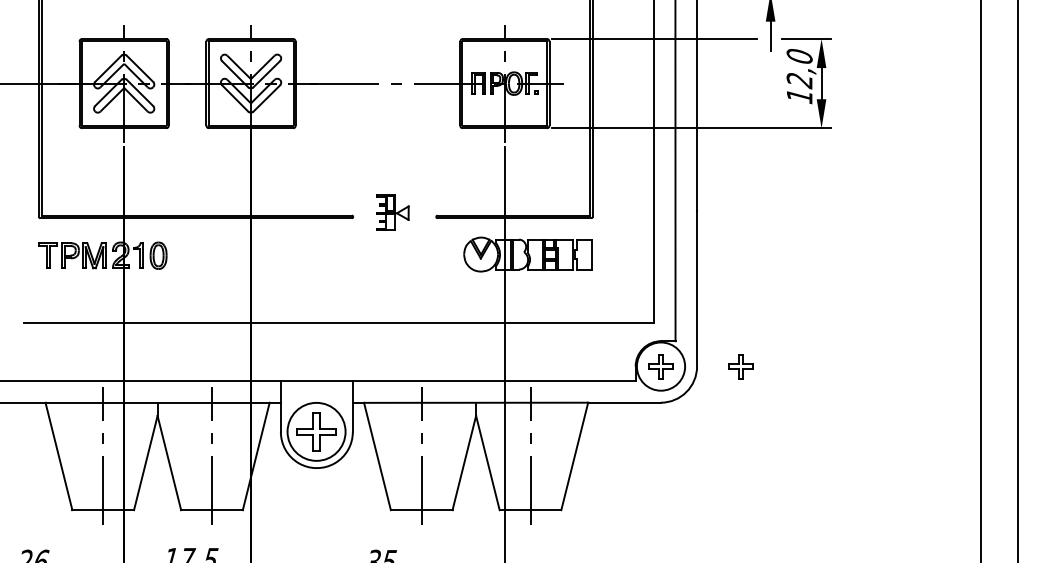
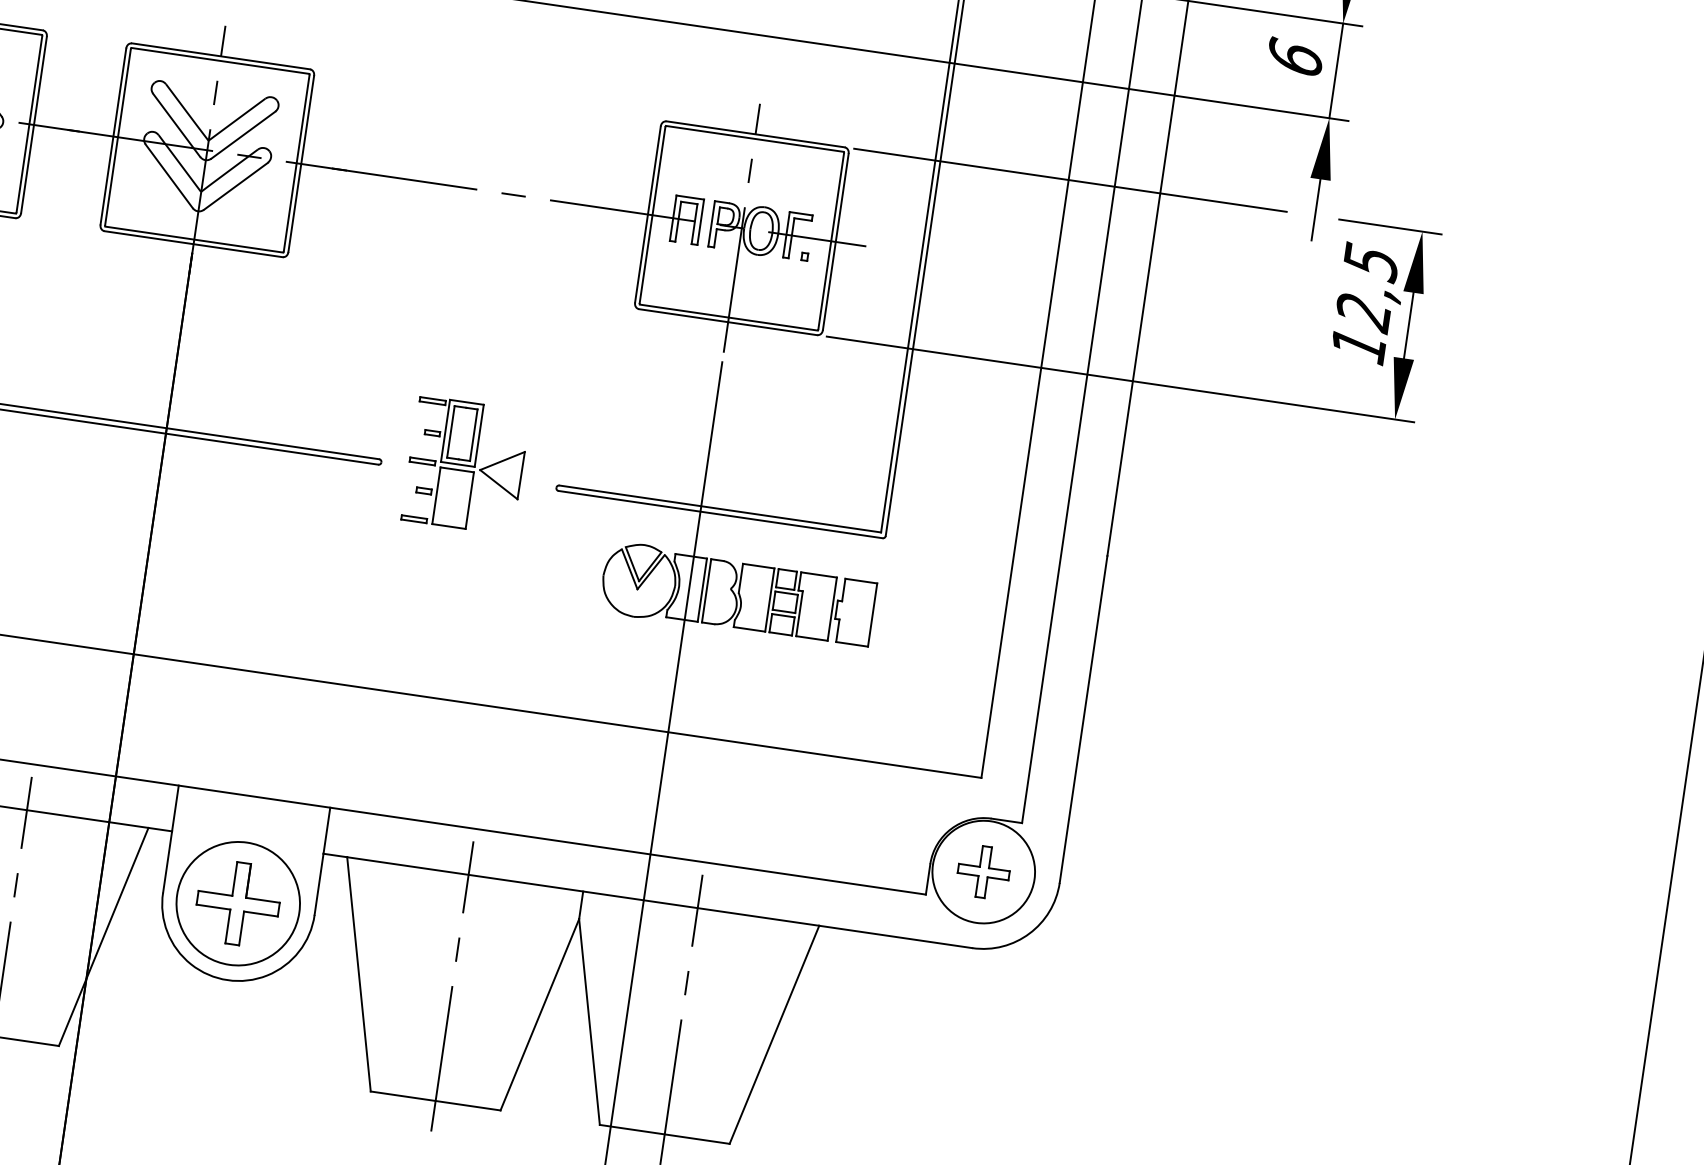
text: (799, 56) -> (1370, 261), 12,0 -> 12,5
part: (392, 212) -> (465, 465), size x1.67
part: (740, 366) -> (1151, 896), removed

